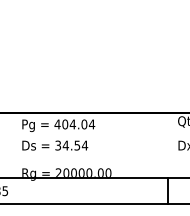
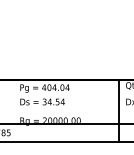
line: (167, 144) -> (118, 101), added

